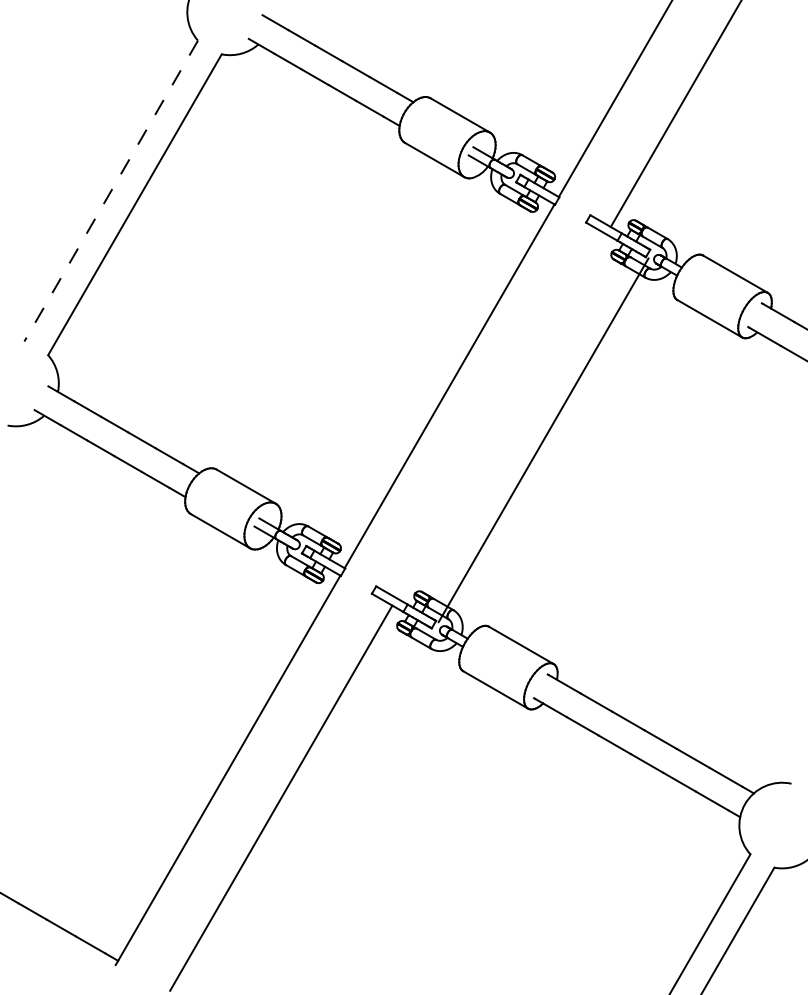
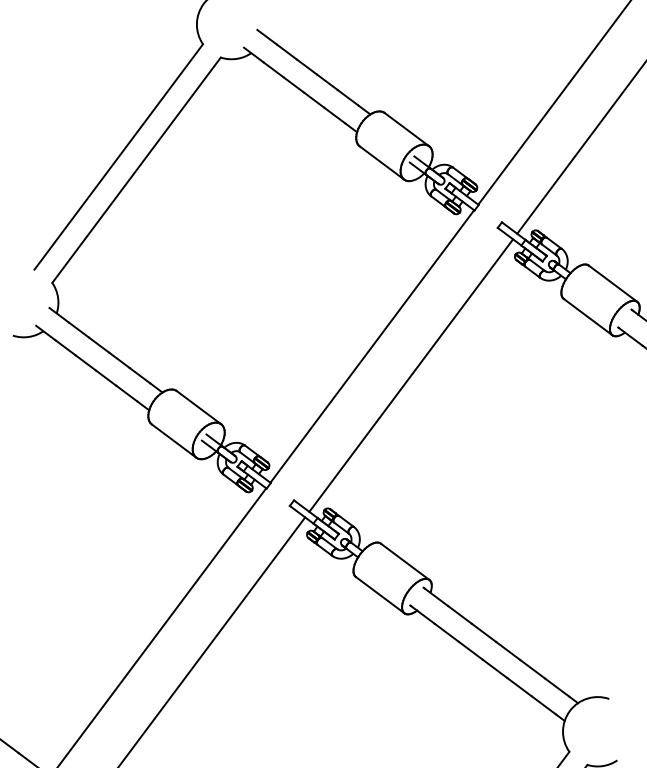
line: (111, 191) -> (118, 157), dashed -> solid
line: (543, 440) -> (411, 375), moved

